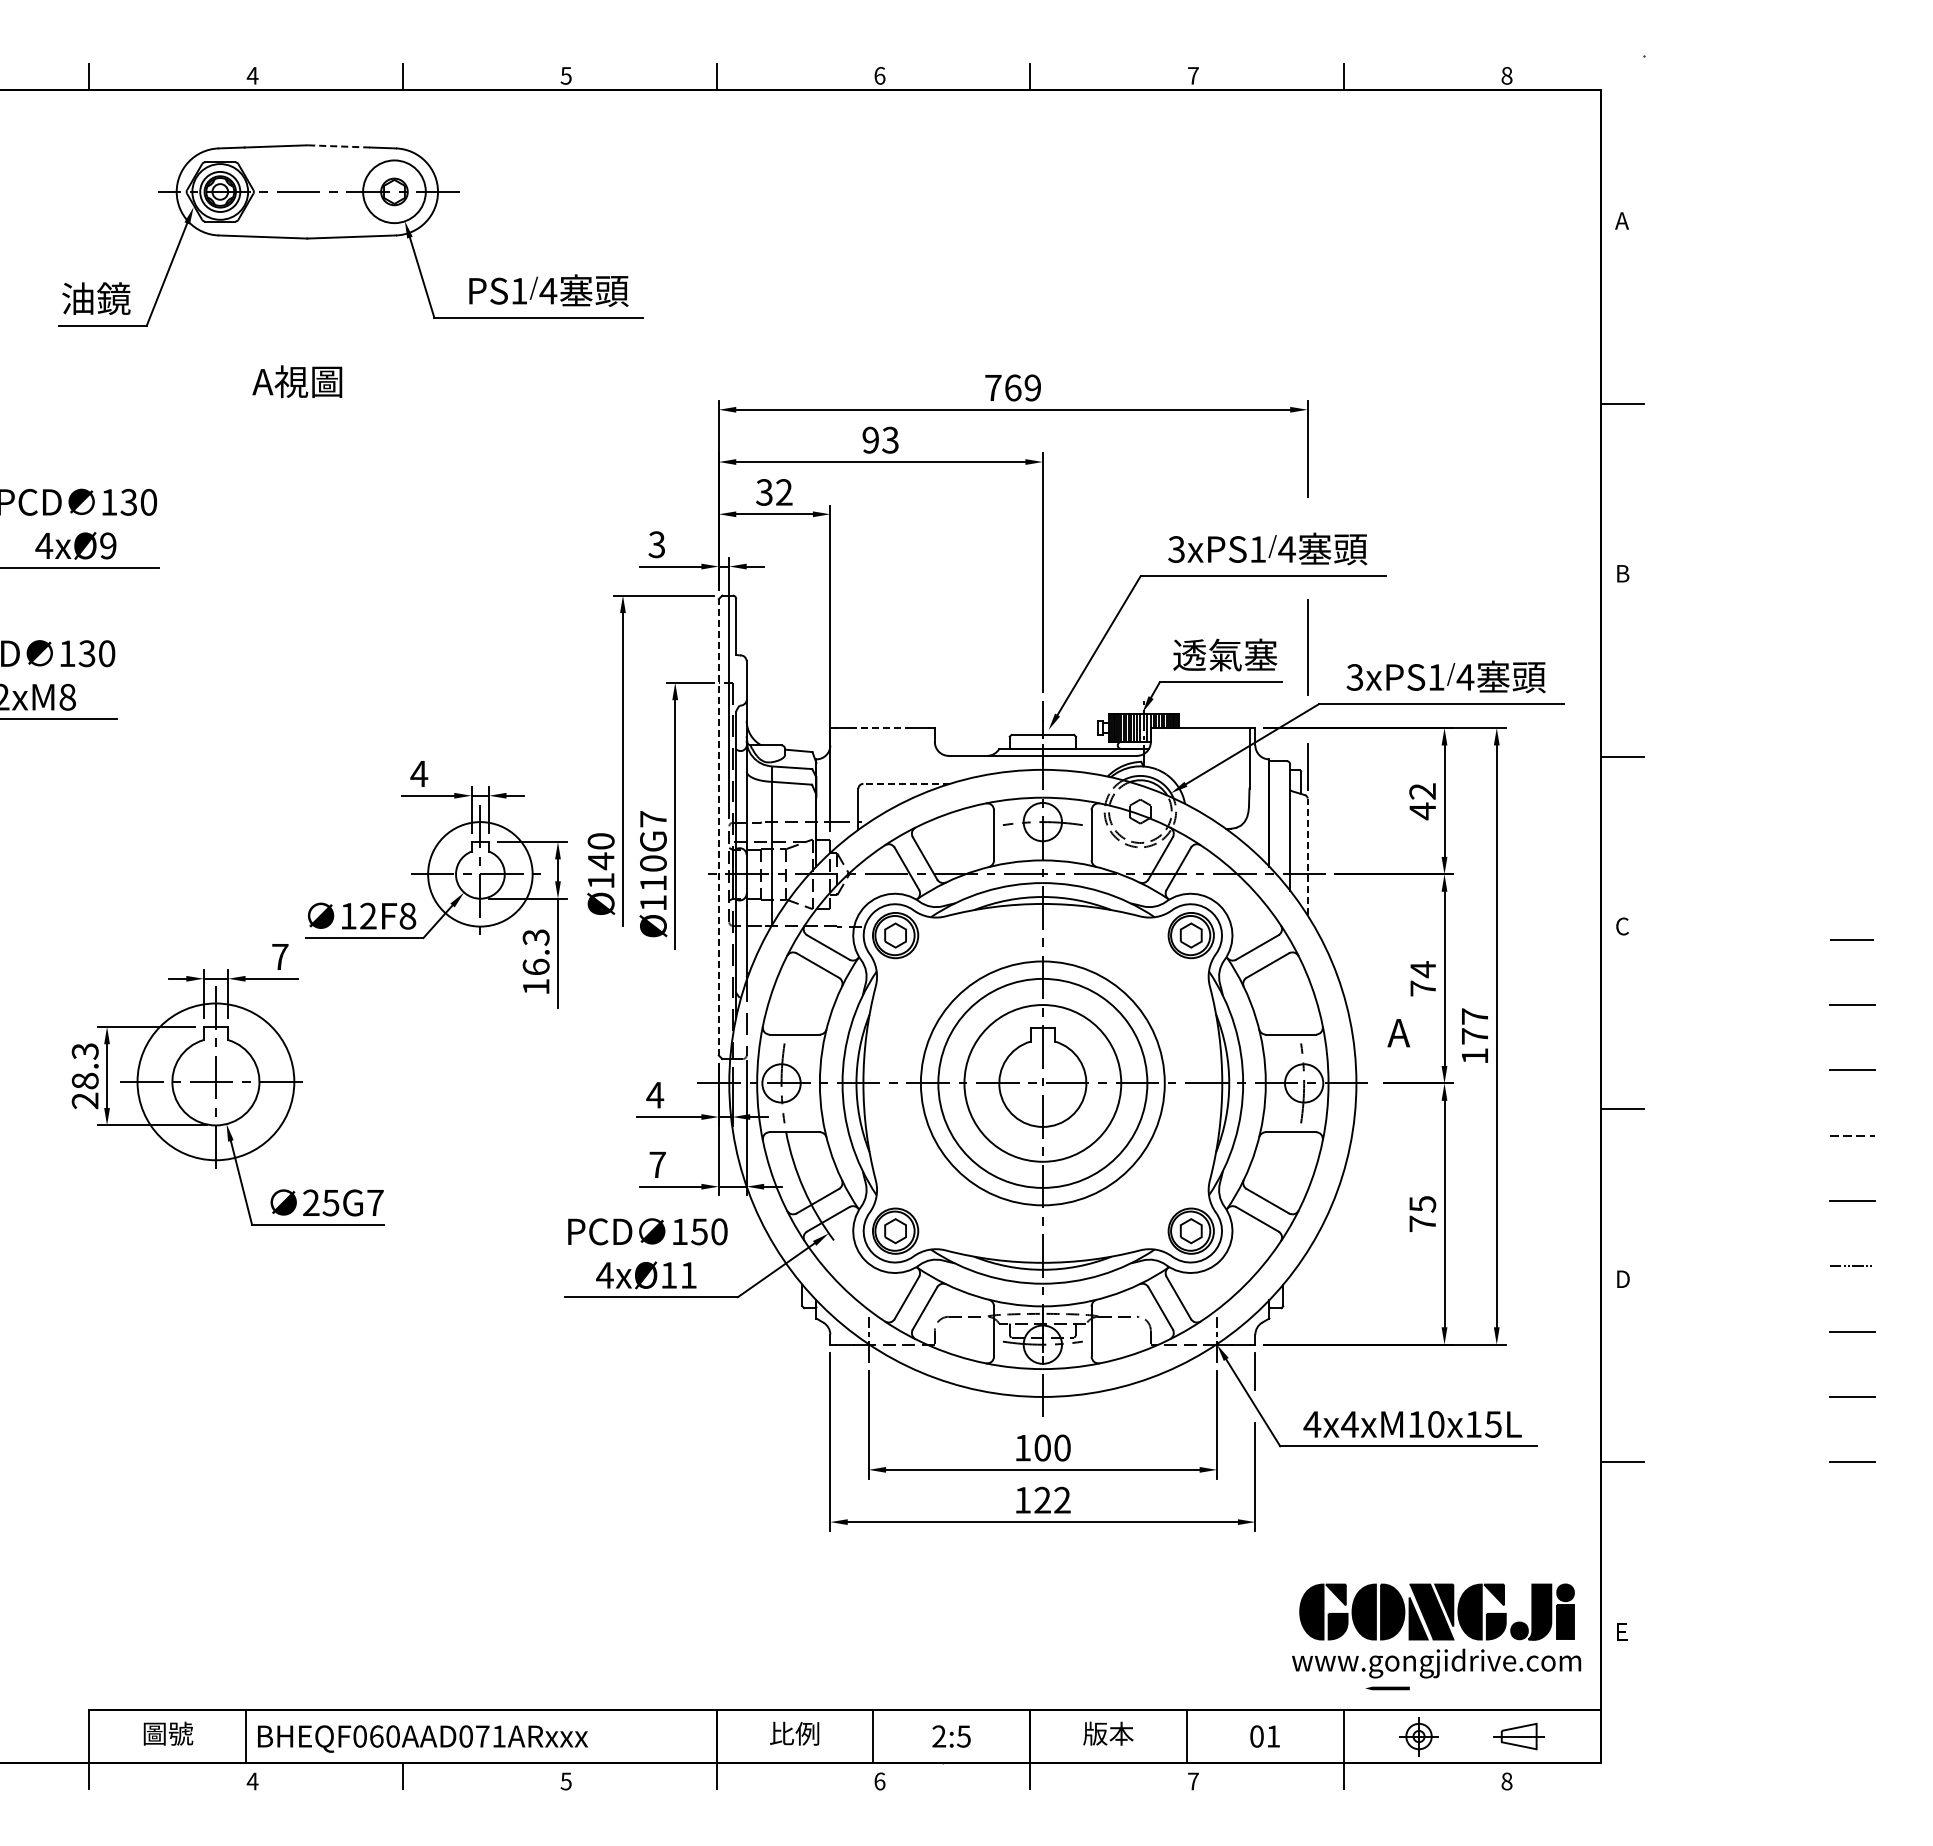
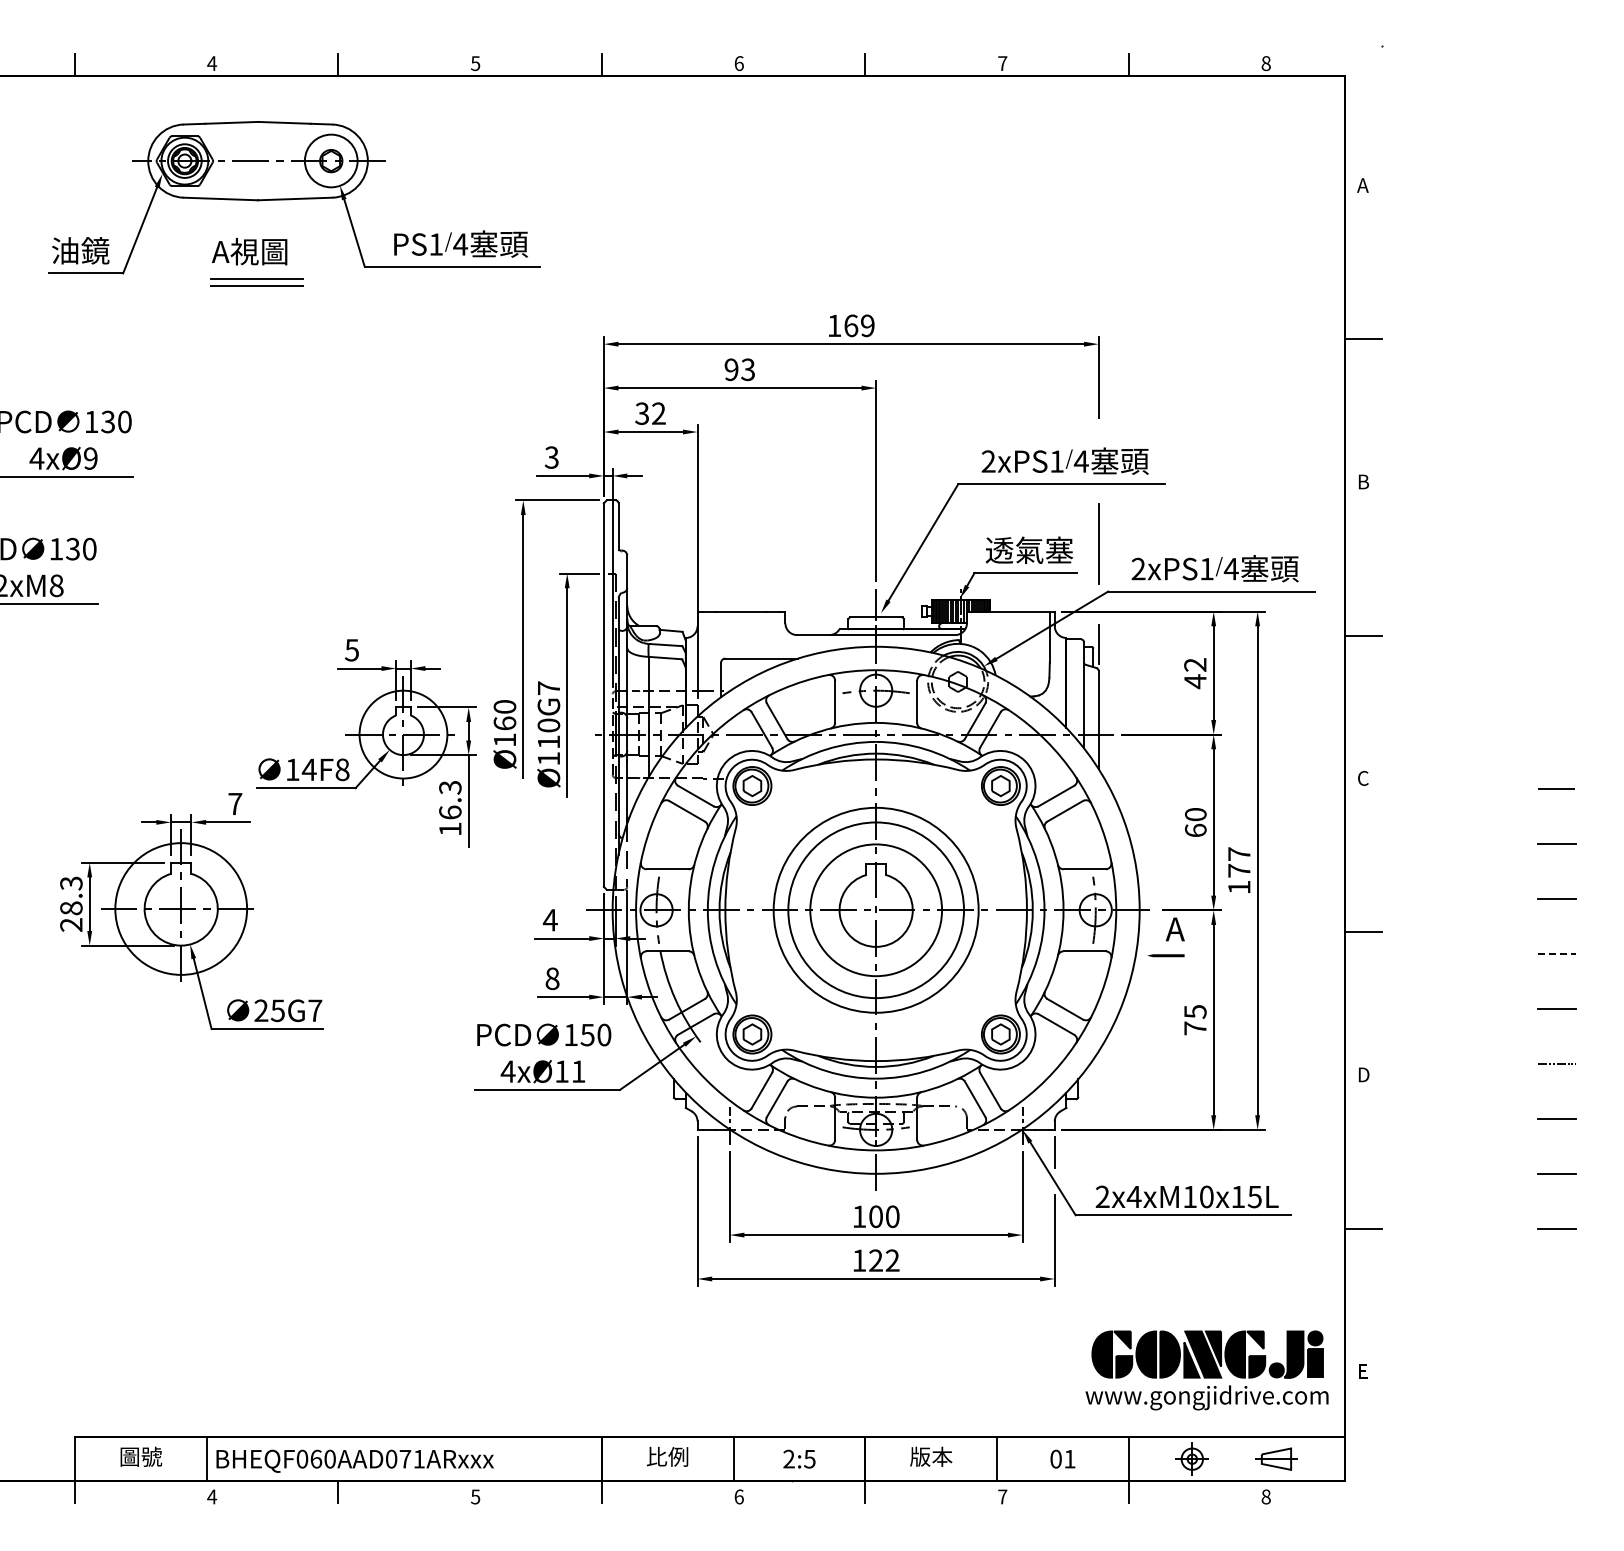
line: (338, 146) -> (284, 122), dashed -> solid
line: (305, 331) -> (256, 278), added
line: (305, 340) -> (256, 285), added
text: (297, 381) -> (249, 251), moved
text: (993, 387) -> (834, 325), 769 -> 169
text: (1176, 549) -> (988, 461), 3xPS1 -> 2xPS1
text: (1354, 677) -> (1138, 569), 3xPS1 -> 2xPS1
line: (882, 728) -> (741, 612), dashed -> solid
text: (419, 774) -> (352, 650), 4 -> 5
line: (906, 783) -> (761, 658), dashed -> solid
line: (718, 826) -> (603, 694), dashed -> solid
line: (1307, 856) -> (1098, 719), dashed -> solid
text: (600, 861) -> (504, 723), Ø140 -> Ø160
text: (368, 915) -> (309, 769), 12F8 -> 14F8
text: (1423, 978) -> (1196, 822), 74 -> 60
text: (1398, 1033) -> (1175, 929), moved
text: (657, 1164) -> (552, 978), 7 -> 8
text: (1312, 1424) -> (1102, 1196), 4x4xM10x15L -> 2x4xM10x15L
line: (1387, 1688) -> (1165, 955), moved

